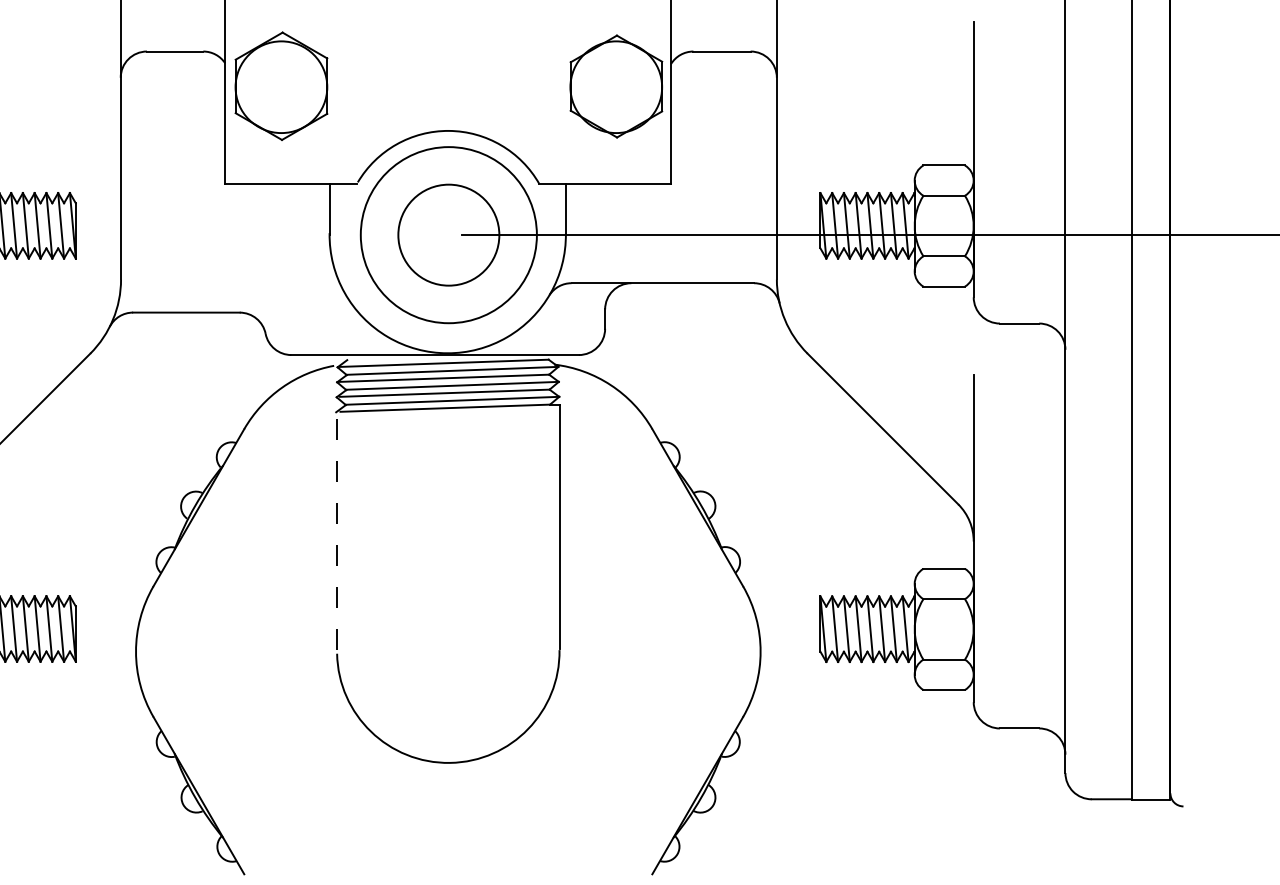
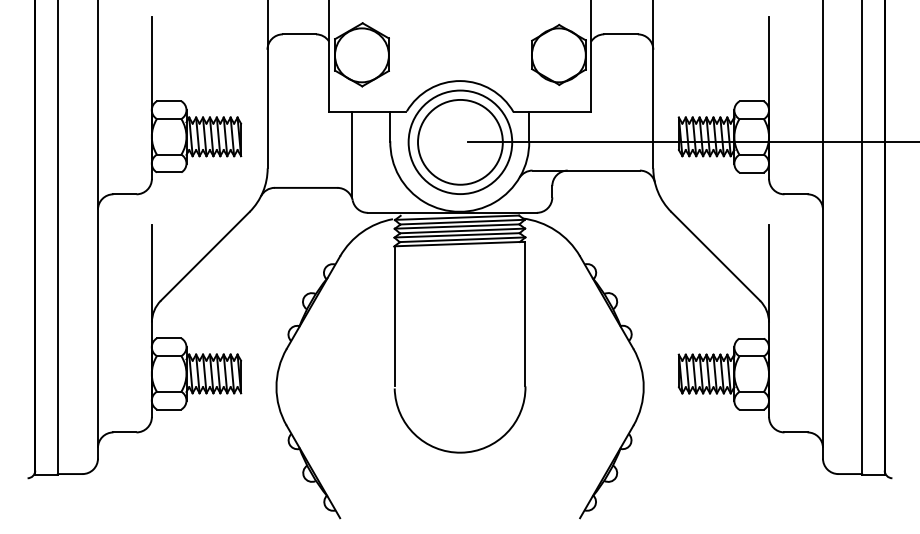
circle: (448, 233) -> (460, 141), size x1.43
line: (265, 255) -> (352, 154), added
line: (336, 531) -> (394, 316), dashed -> solid

